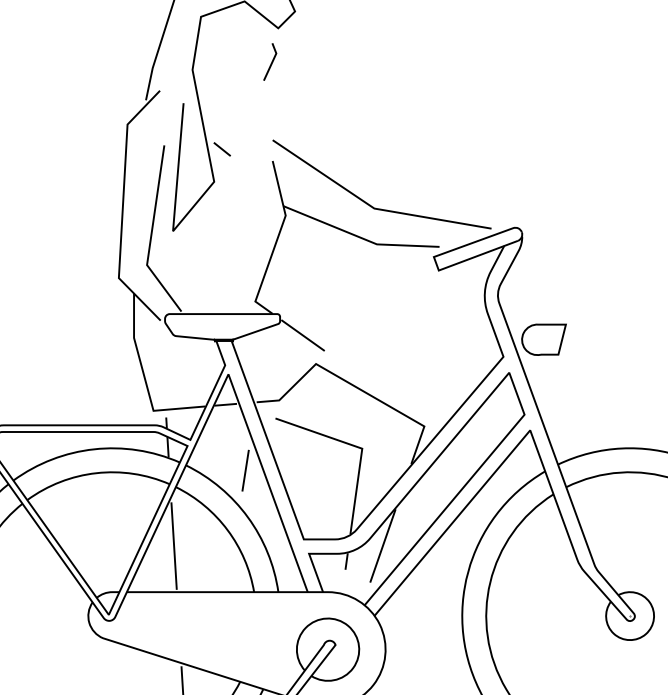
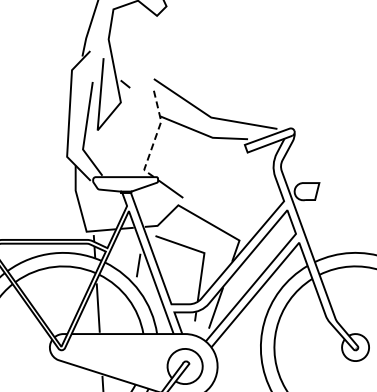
line: (271, 61) -> (153, 34), removed
line: (275, 242) -> (155, 136), solid -> dashed

